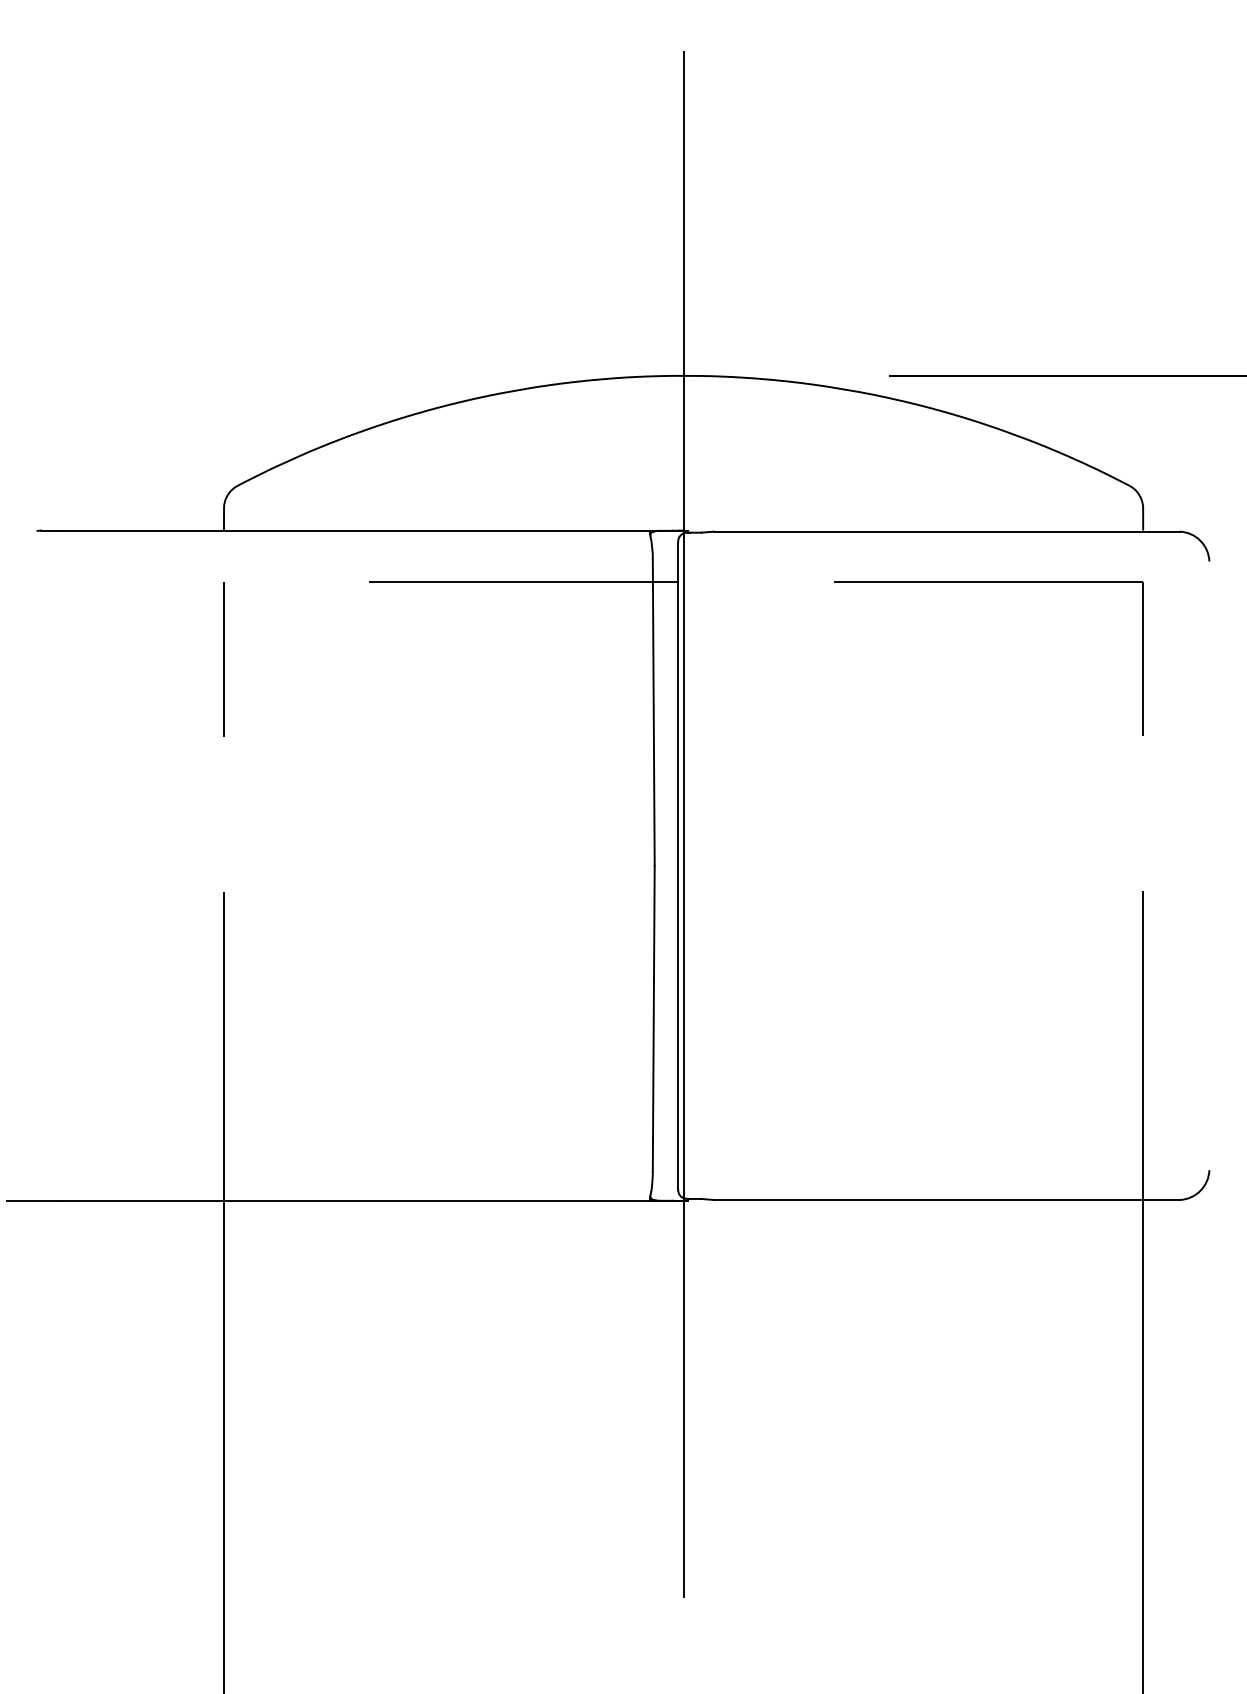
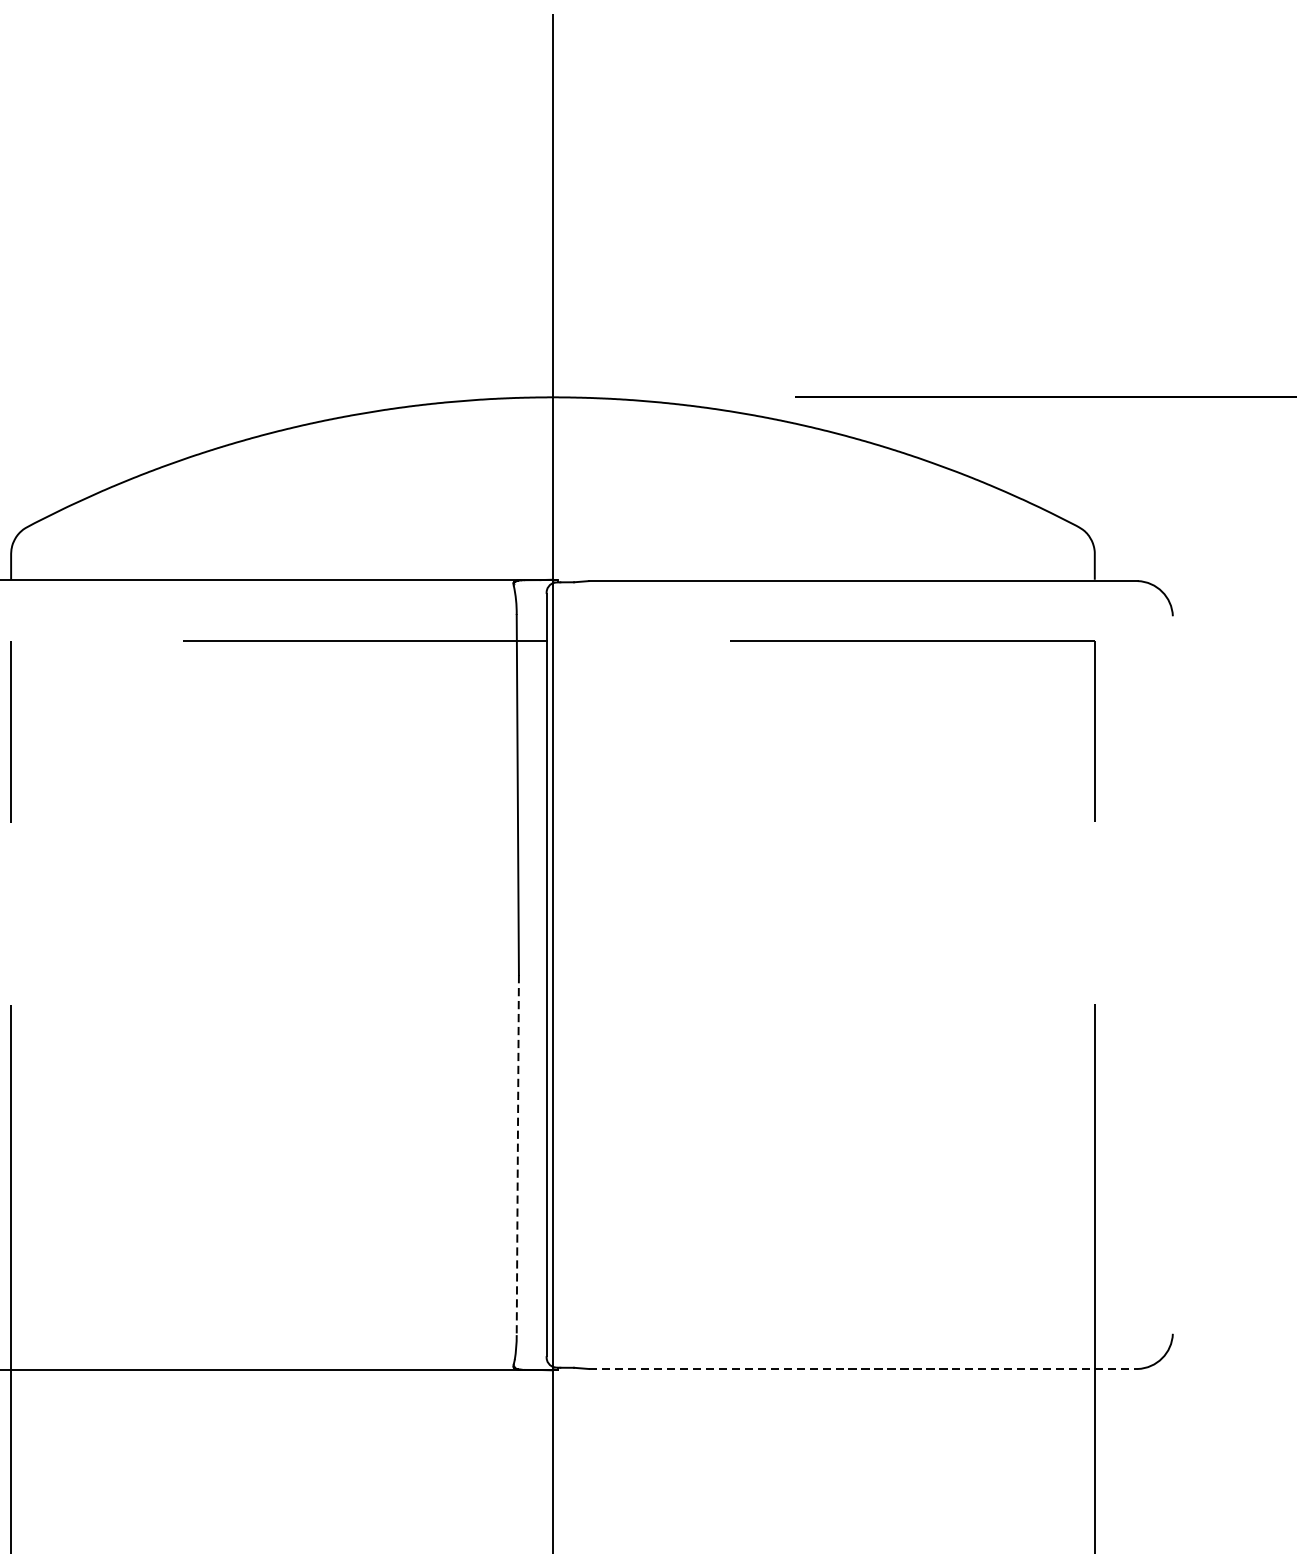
line: (653, 1018) -> (517, 1155), solid -> dashed
line: (946, 1200) -> (862, 1369), solid -> dashed

